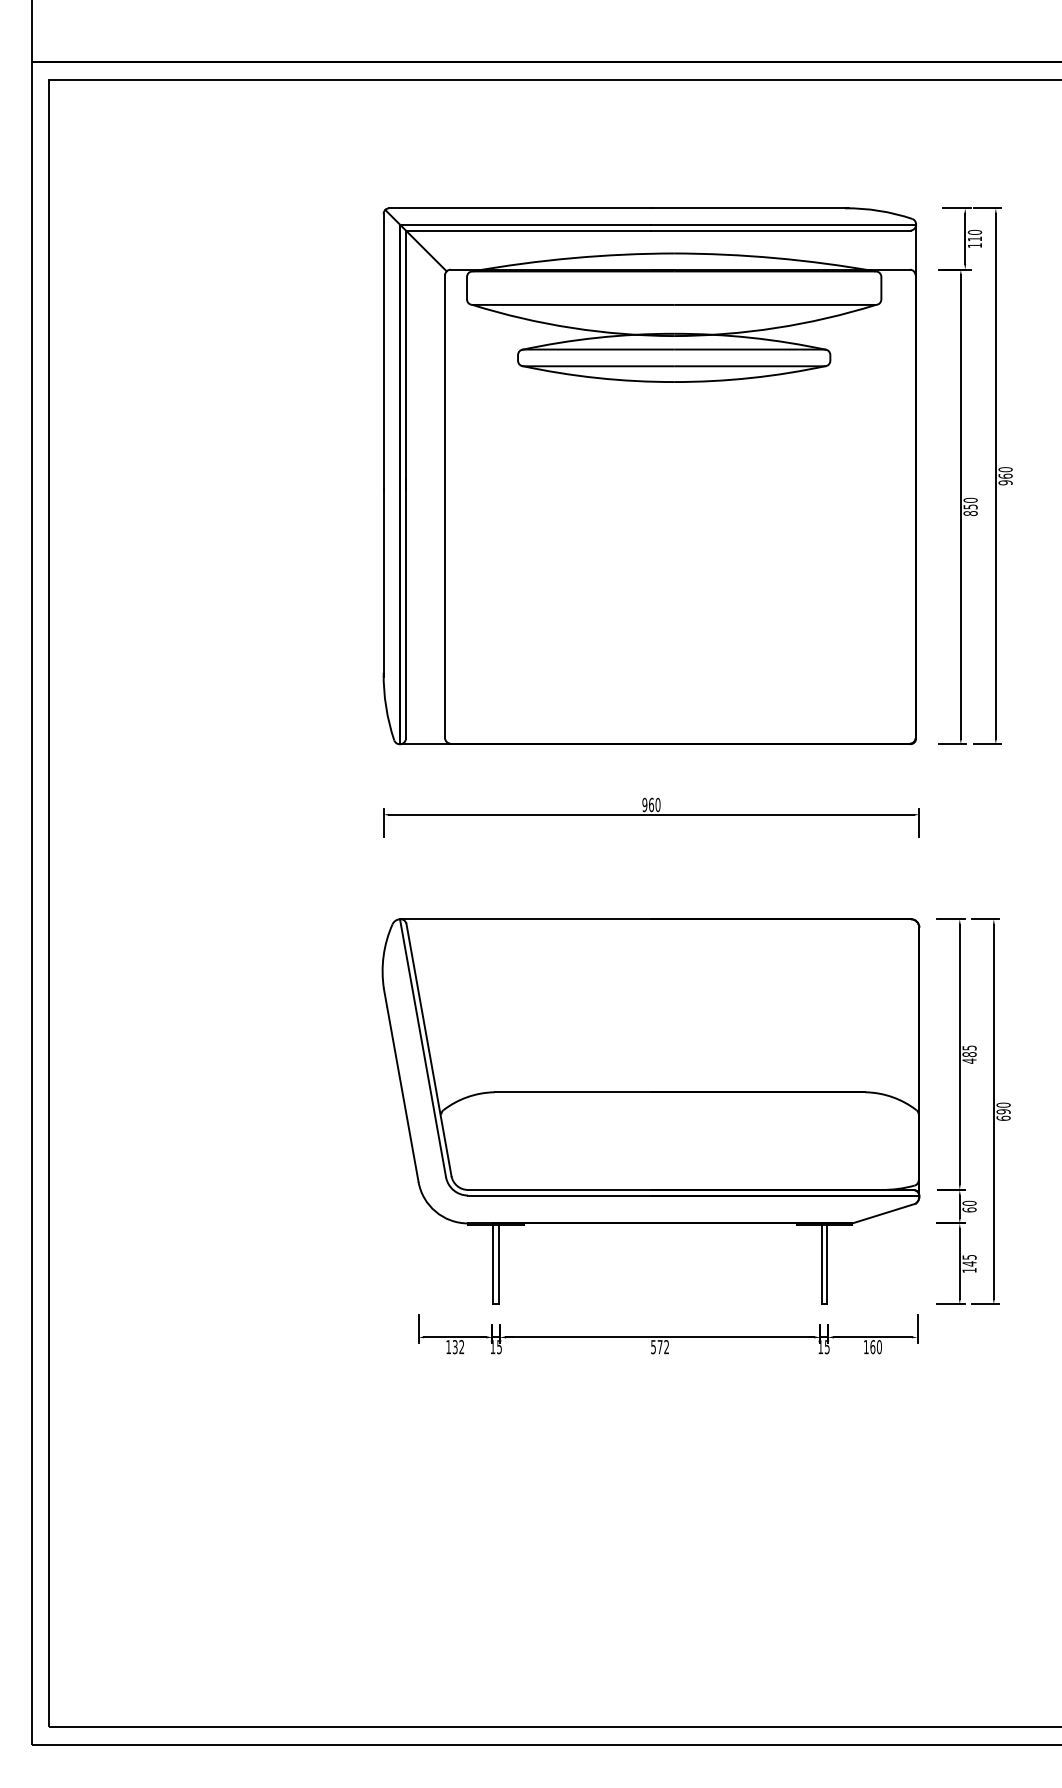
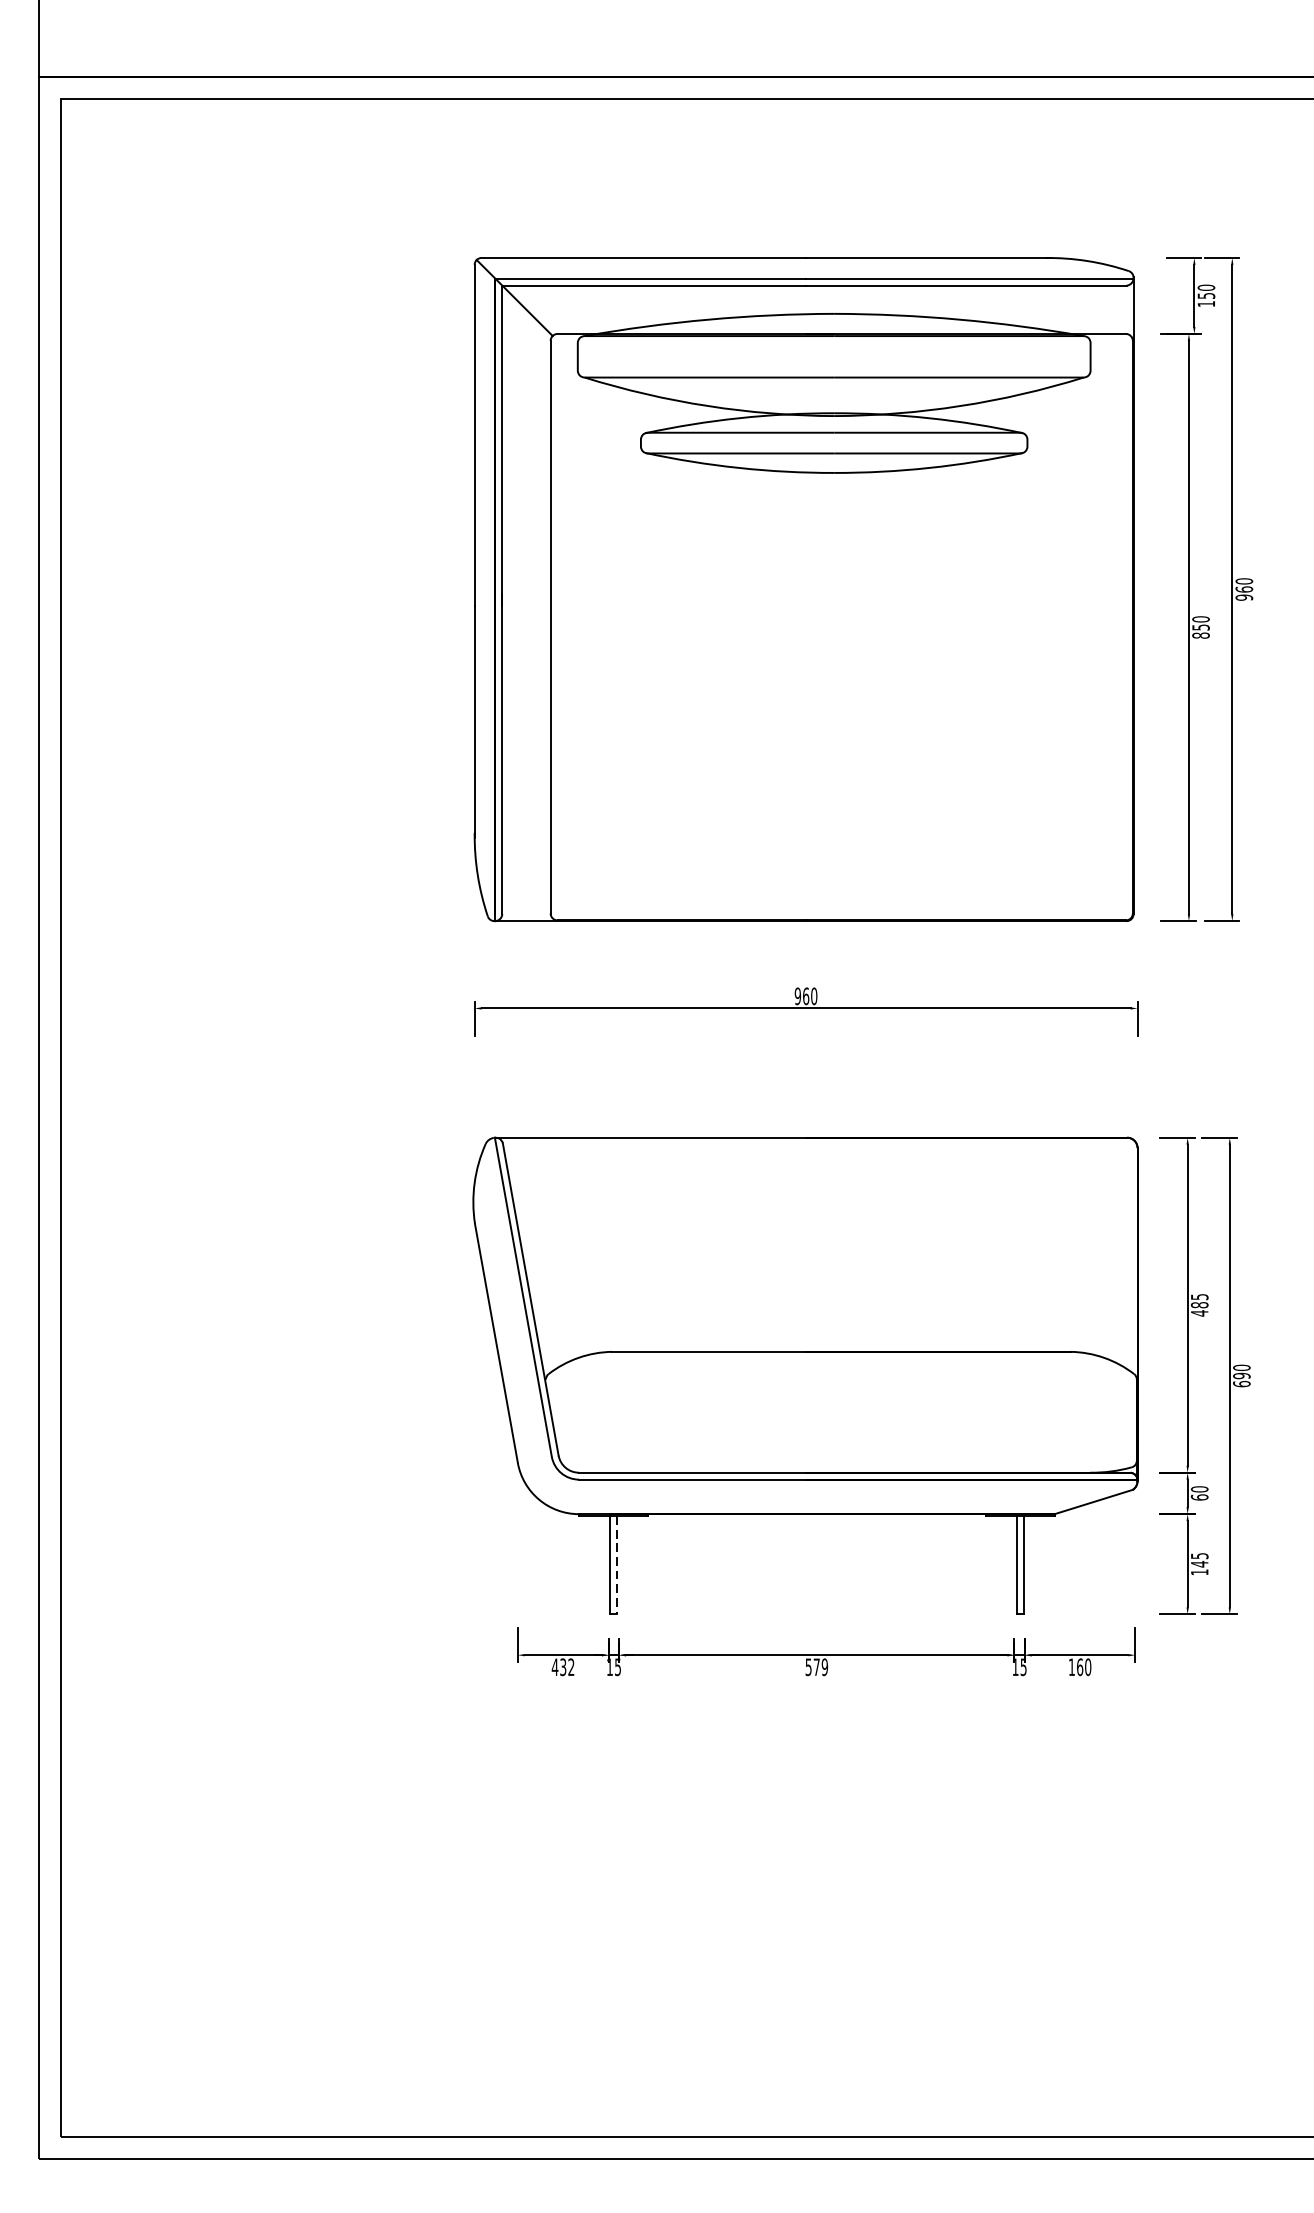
text: (975, 238) -> (1207, 295), 110 -> 150
line: (498, 1264) -> (616, 1564), solid -> dashed
text: (448, 1347) -> (554, 1667), 132 -> 432
text: (666, 1347) -> (824, 1667), 572 -> 579

